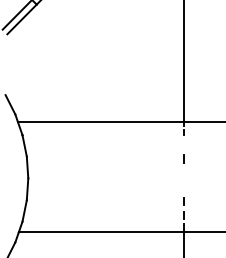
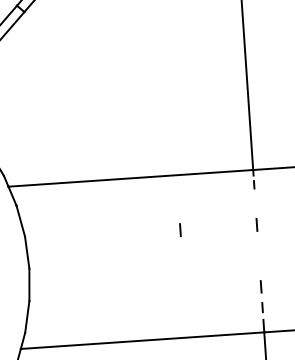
line: (131, 158) -> (179, 228), added

